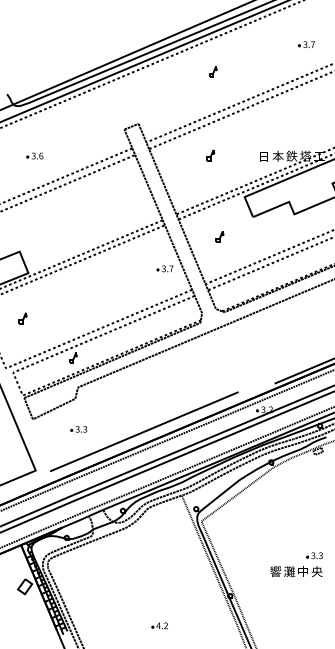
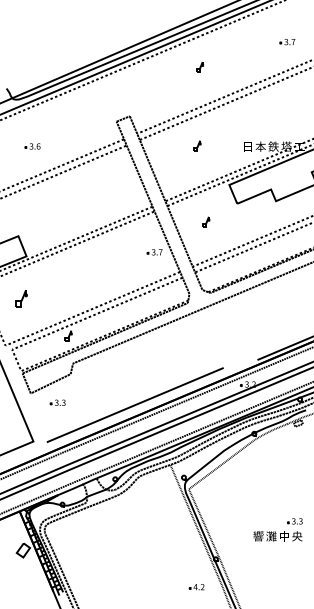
part: (23, 318) -> (21, 298), size x1.6
part: (78, 428) -> (57, 402), moved
part: (159, 626) -> (196, 587), moved

